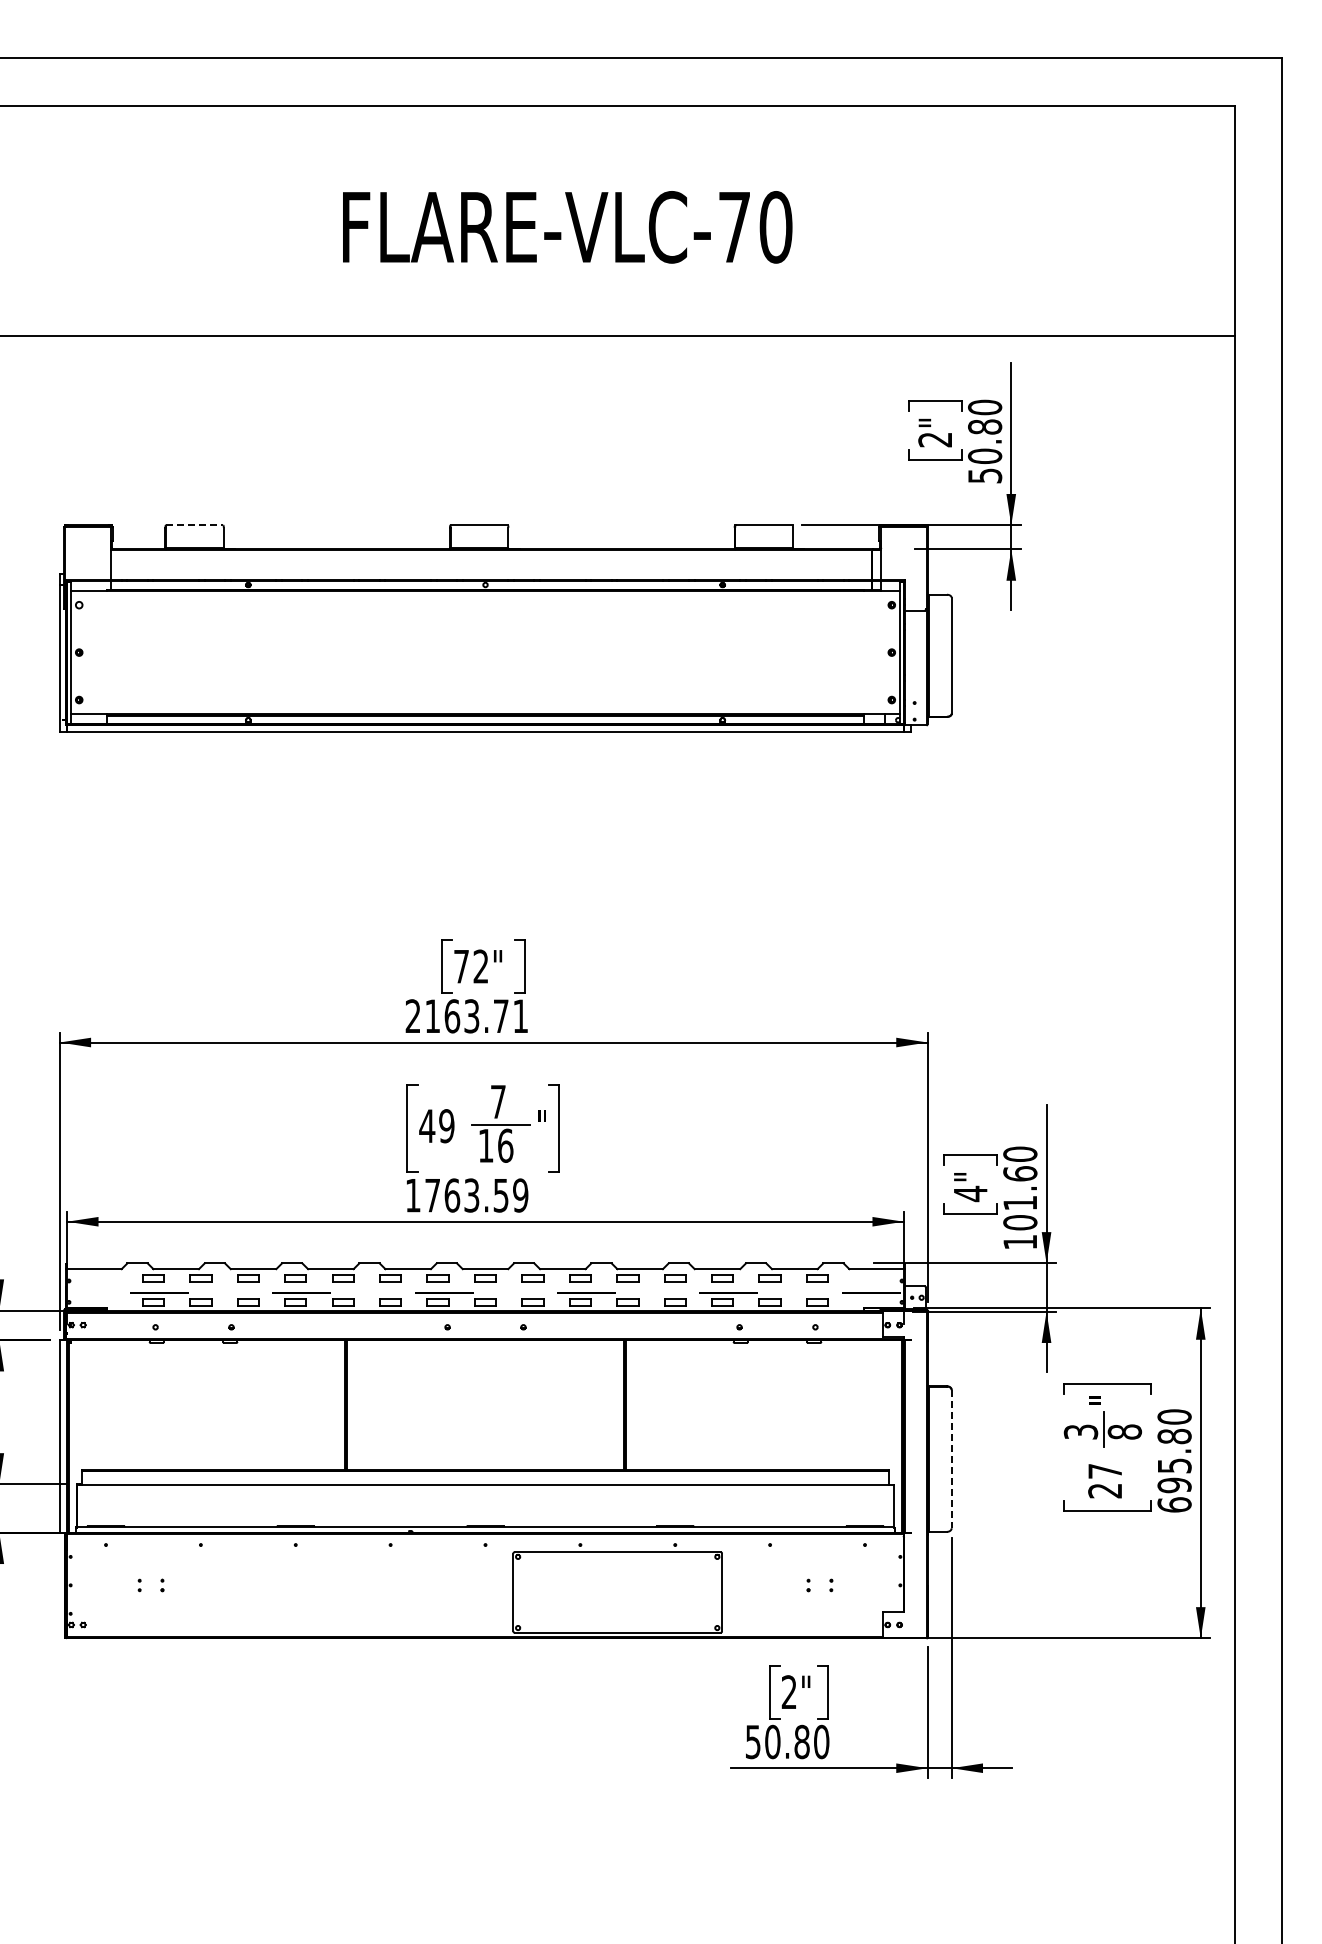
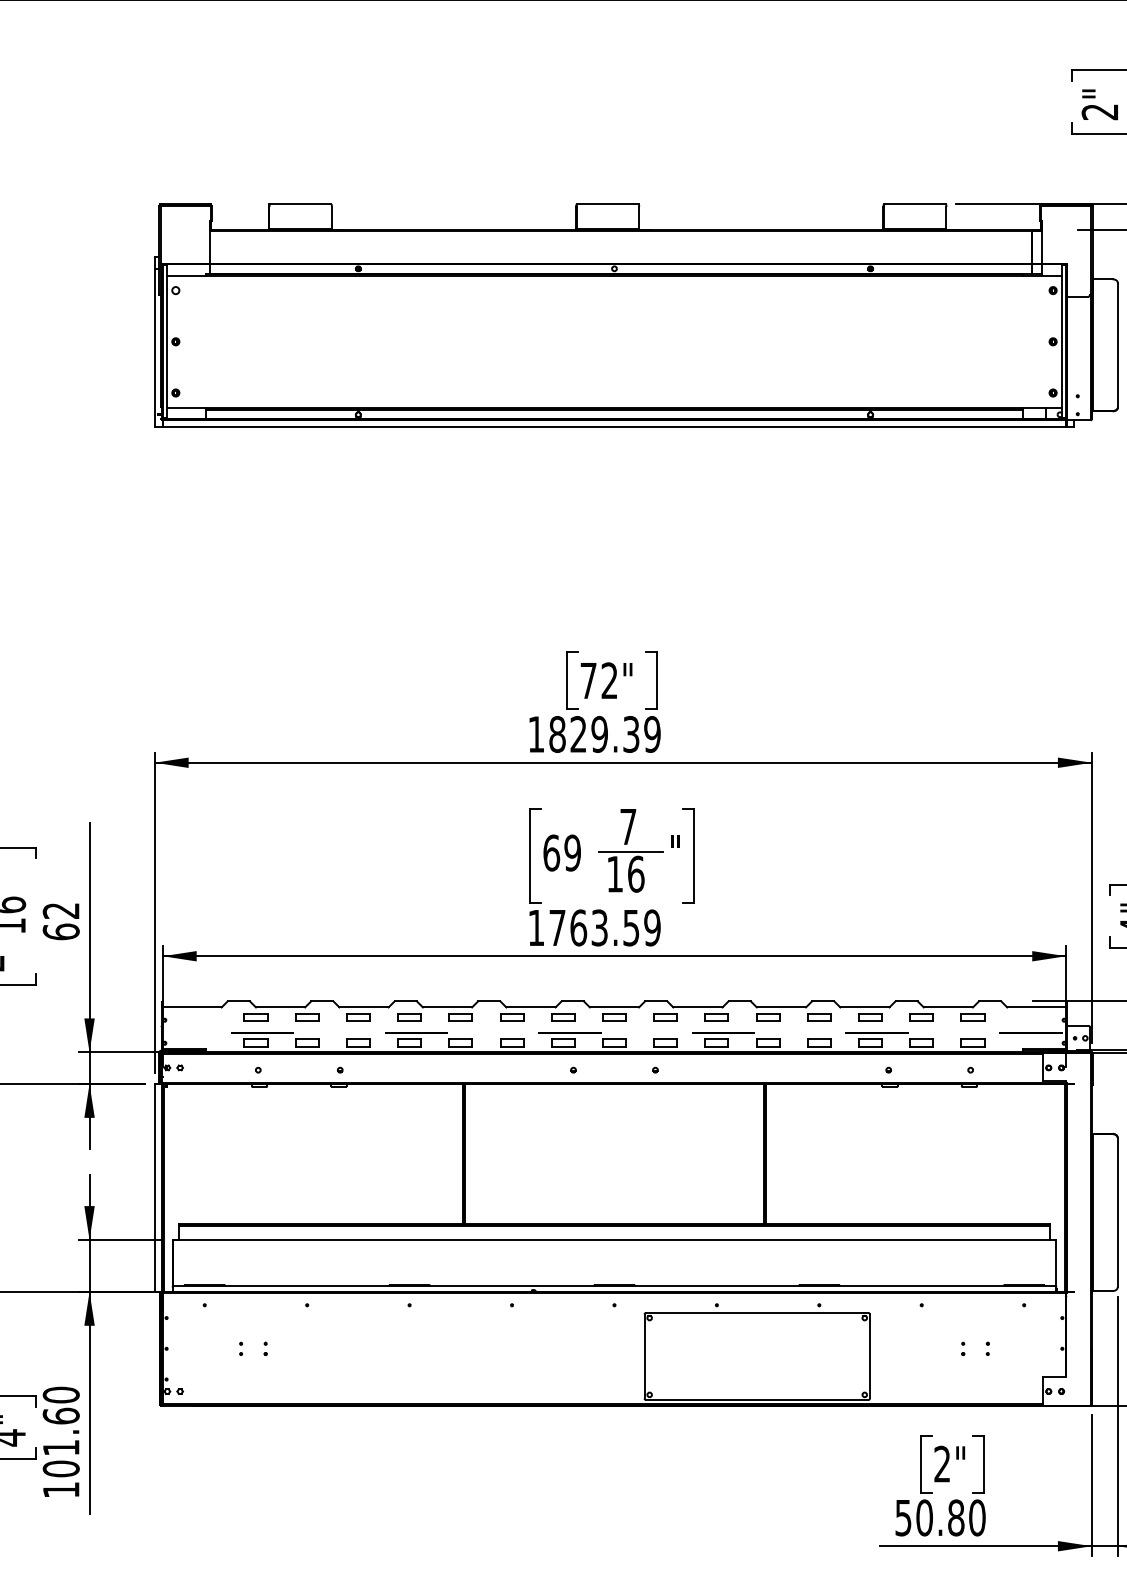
line: (195, 525) -> (301, 204), dashed -> solid
text: (466, 1016) -> (593, 734), 2163.71 -> 1829.39
text: (427, 1126) -> (551, 853), 49 -> 69
line: (951, 1459) -> (1117, 1212), dashed -> solid

